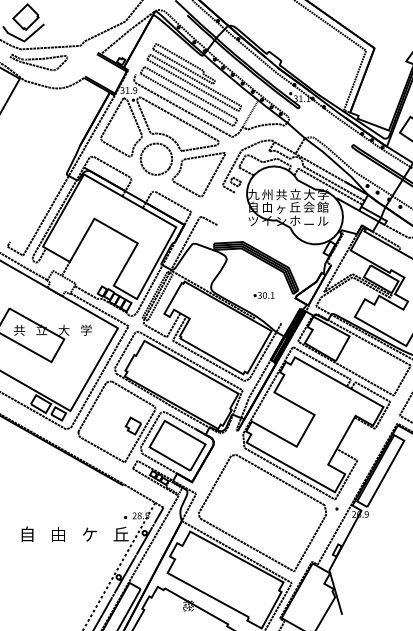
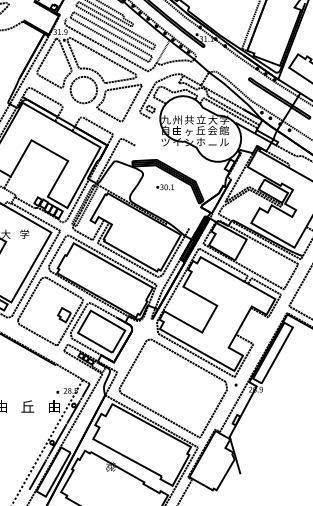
part: (263, 295) -> (164, 187), moved
text: (120, 533) -> (53, 405), 丘 -> 由
text: (89, 534) -> (27, 406), ケ -> 丘

